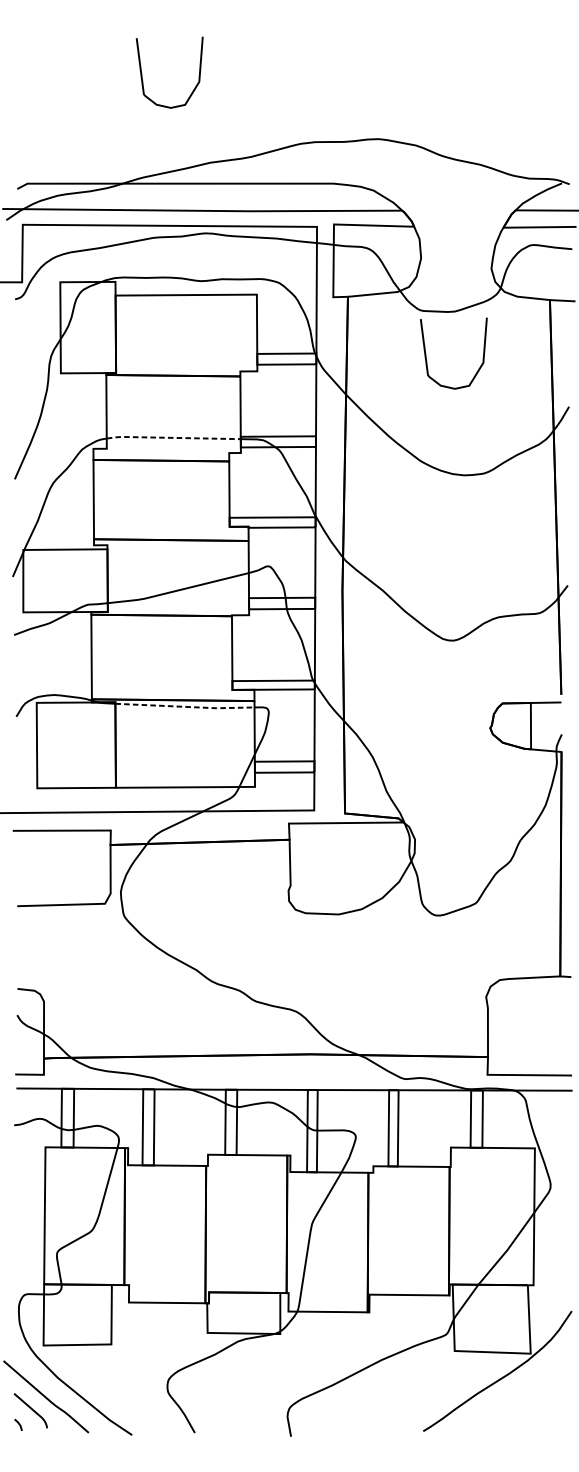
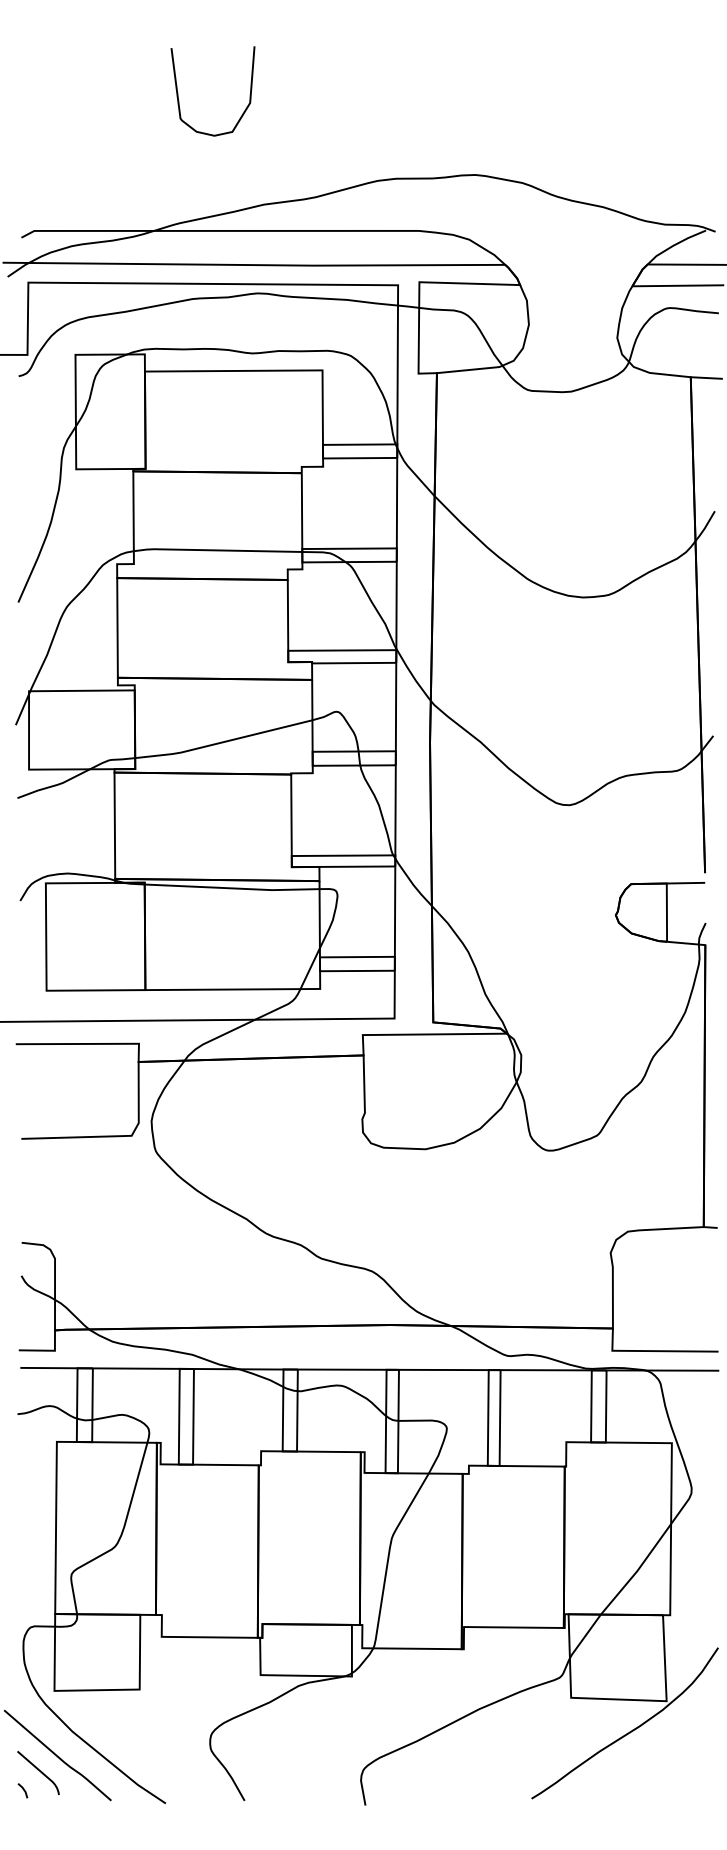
curve: (426, 354) -> (535, 445), removed
line: (172, 437) -> (216, 550), dashed -> solid
line: (186, 706) -> (233, 888), dashed -> solid

